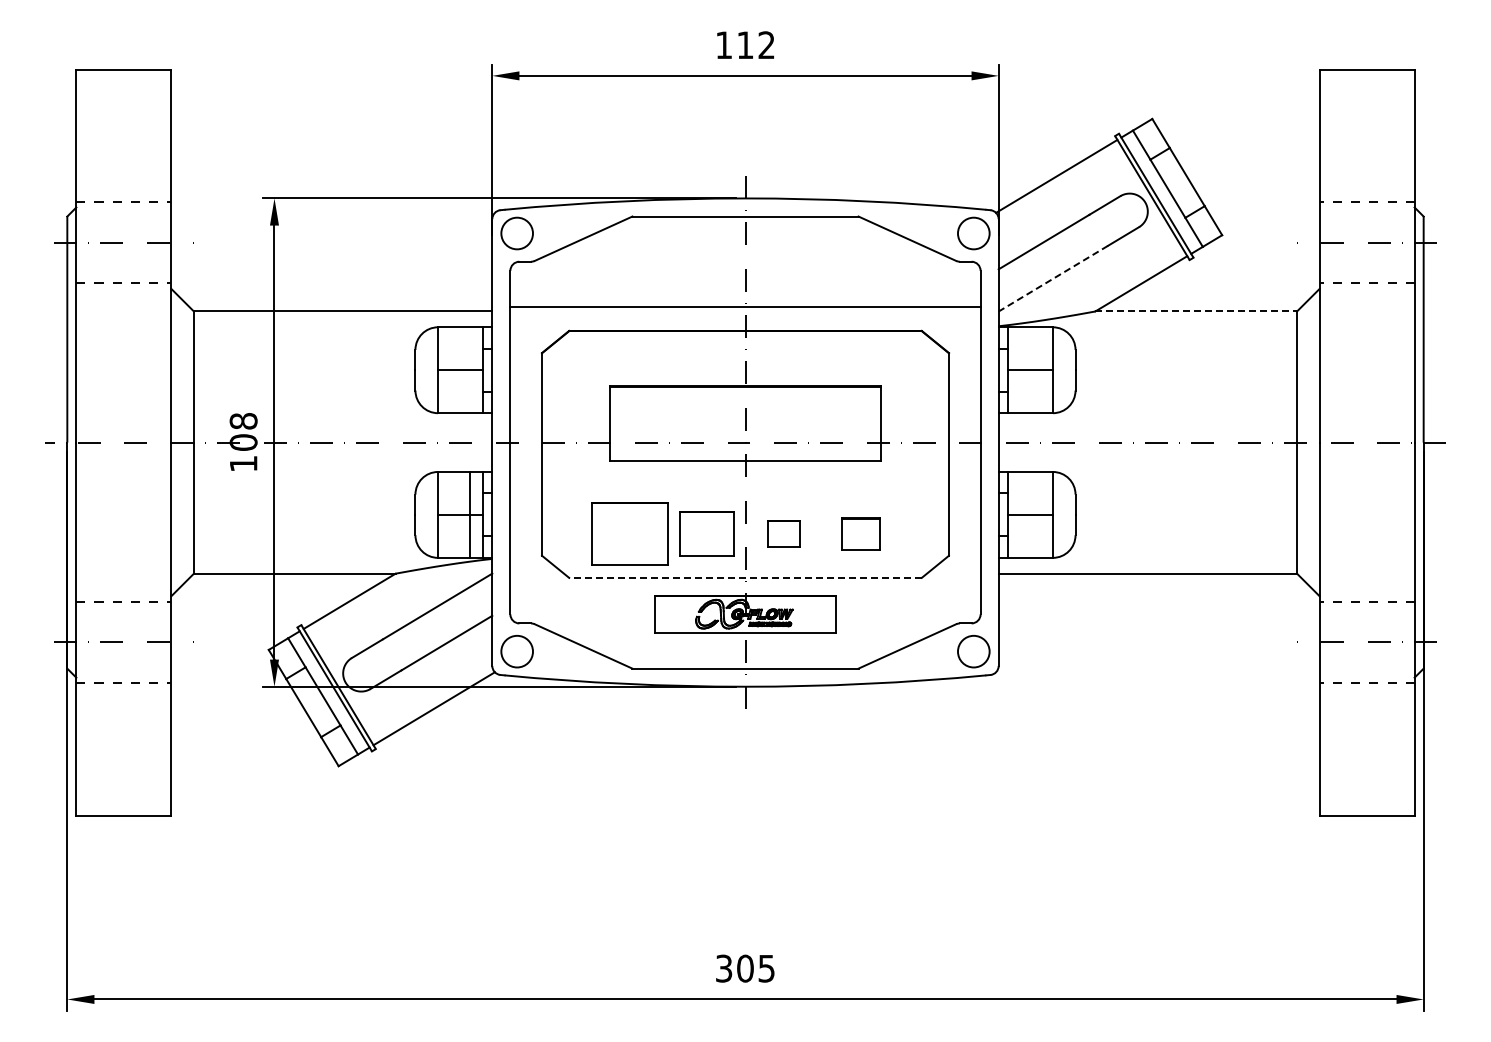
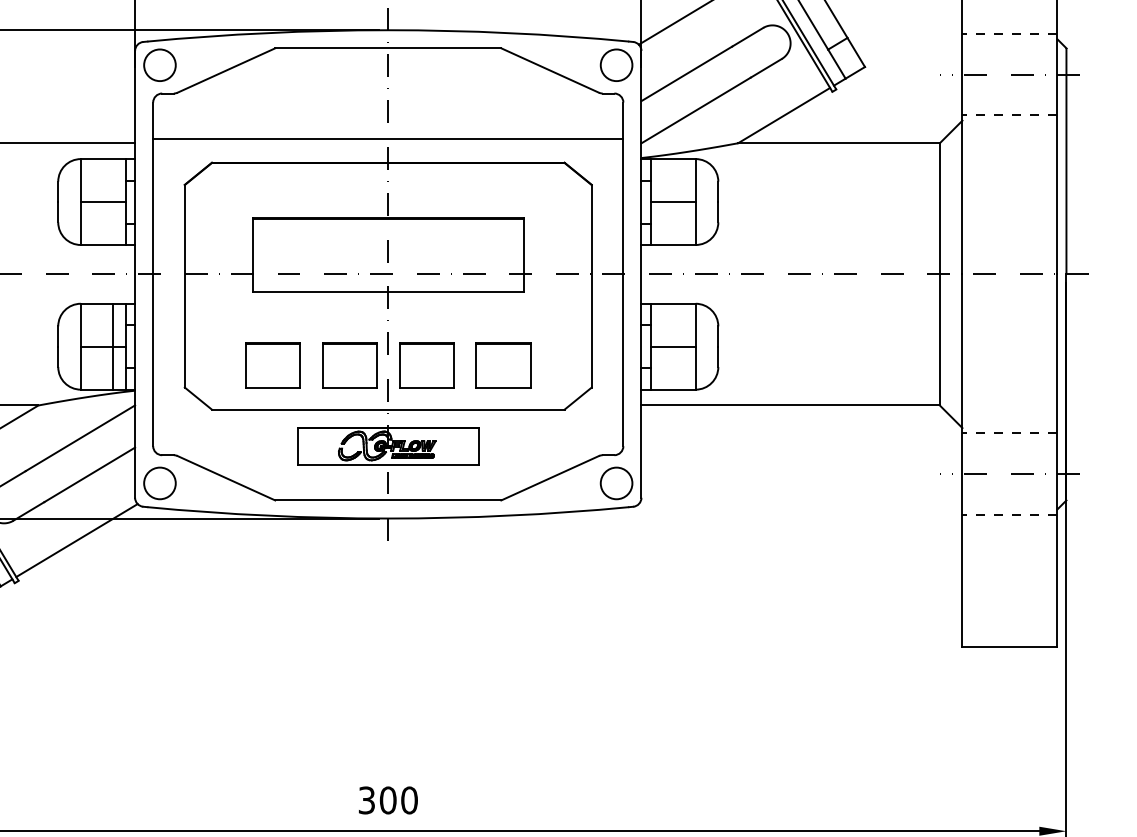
line: (1053, 278) -> (696, 110), dashed -> solid
line: (1196, 311) -> (839, 143), dashed -> solid
part: (629, 533) -> (272, 365), size x0.71
part: (783, 533) -> (426, 365), size x1.67
part: (860, 533) -> (503, 365), size x1.43
line: (745, 577) -> (388, 409), dashed -> solid
text: (766, 968) -> (409, 800), 305 -> 300

